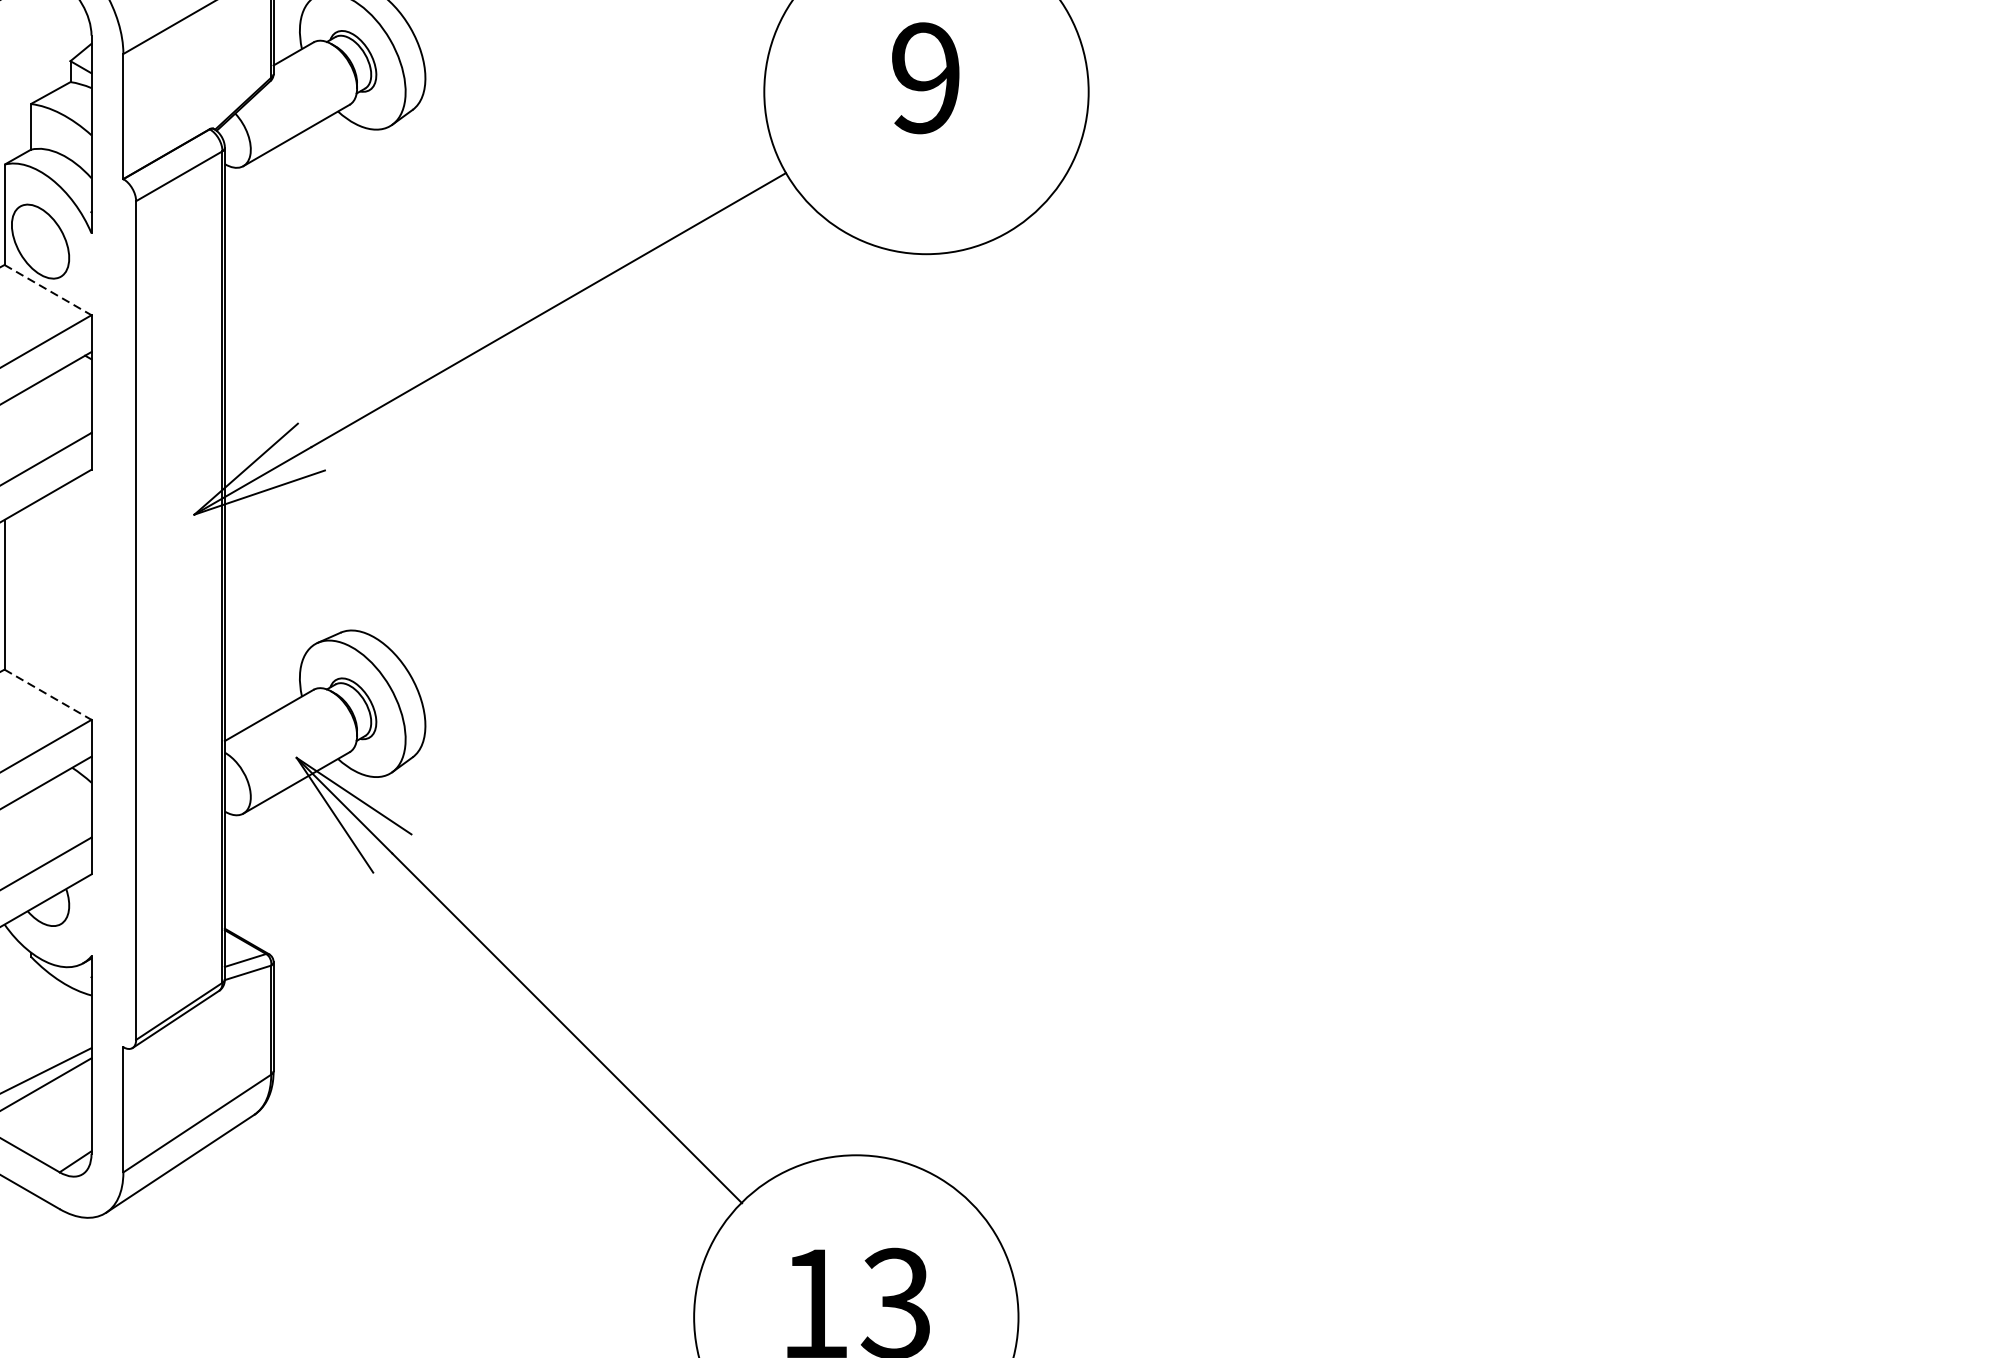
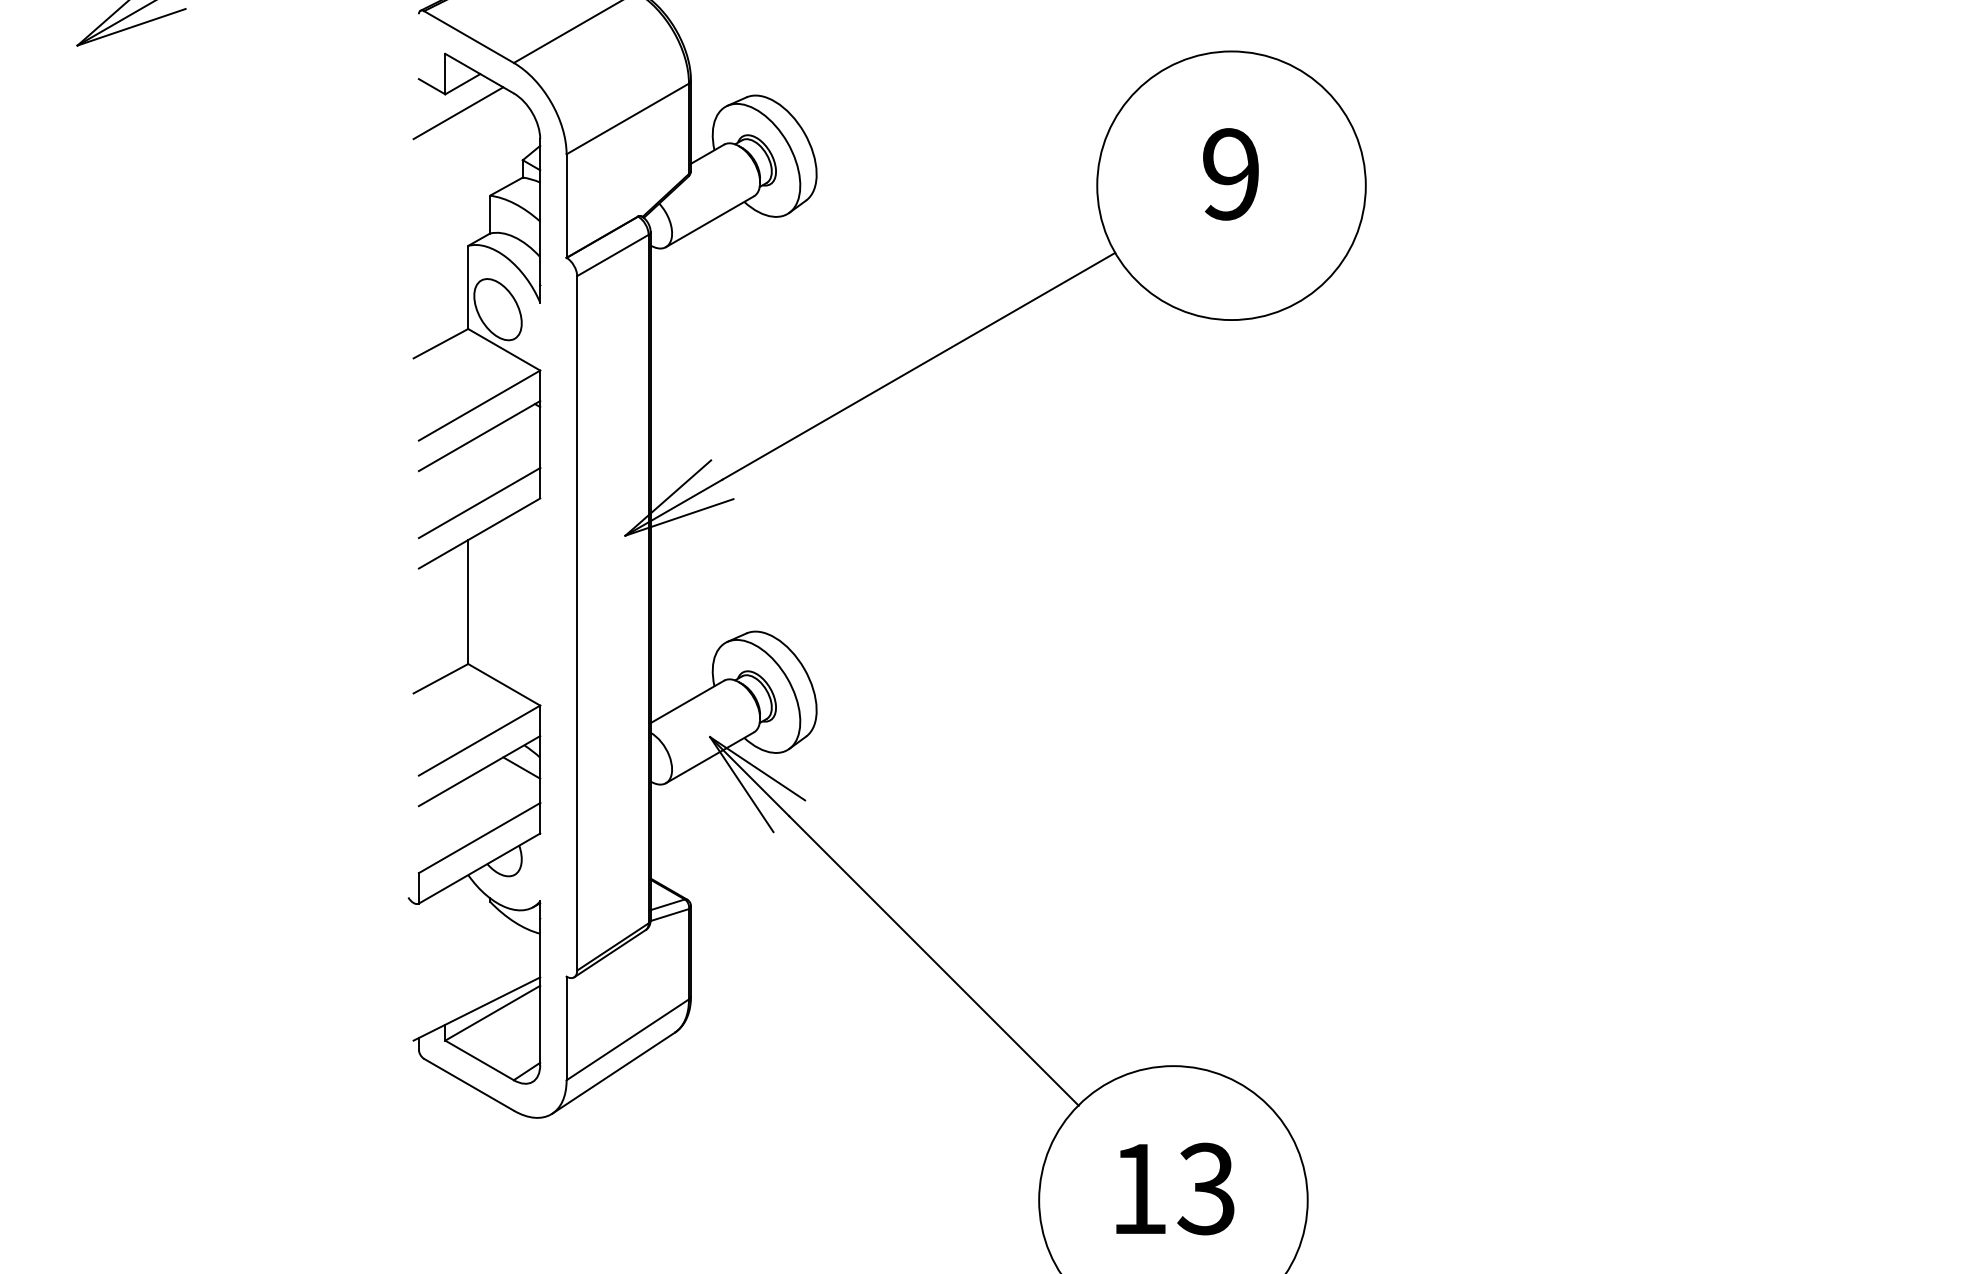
line: (48, 289) -> (504, 349), dashed -> solid
line: (48, 694) -> (504, 684), dashed -> solid
line: (68, 794) -> (521, 767), added

